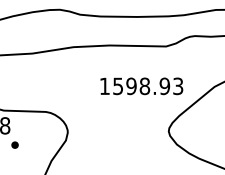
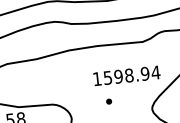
text: (177, 86) -> (155, 72), 1598.93 -> 1598.94
part: (116, 115) -> (109, 101), added

